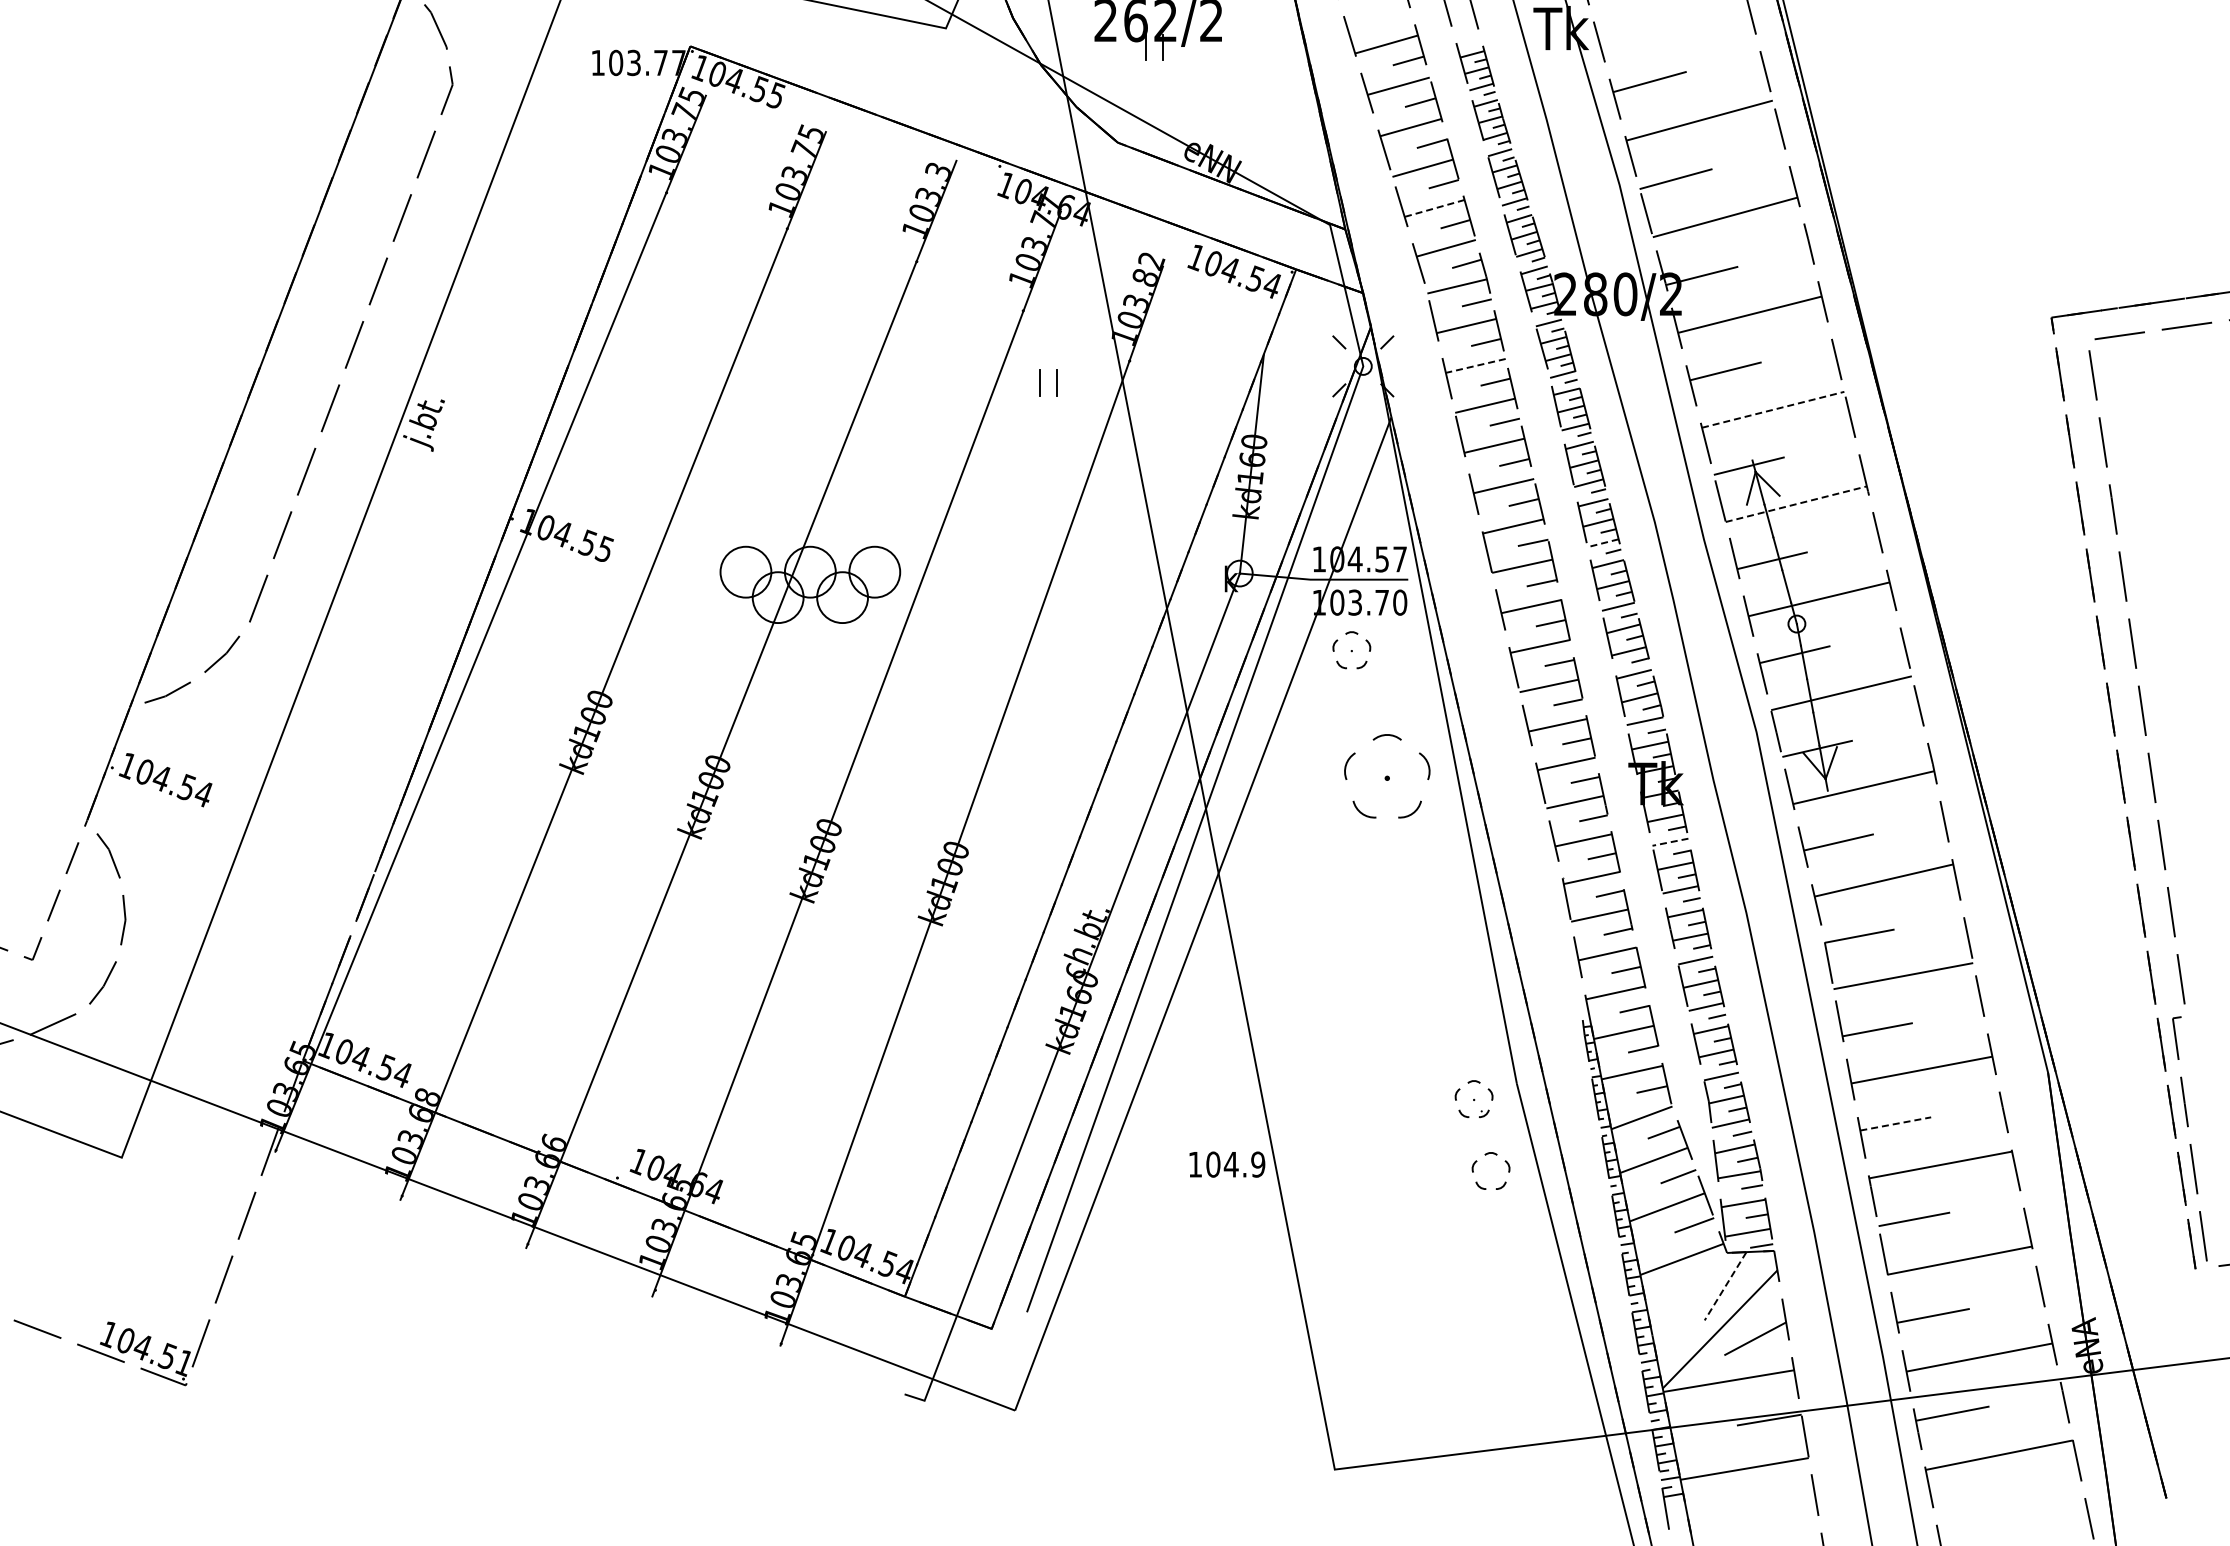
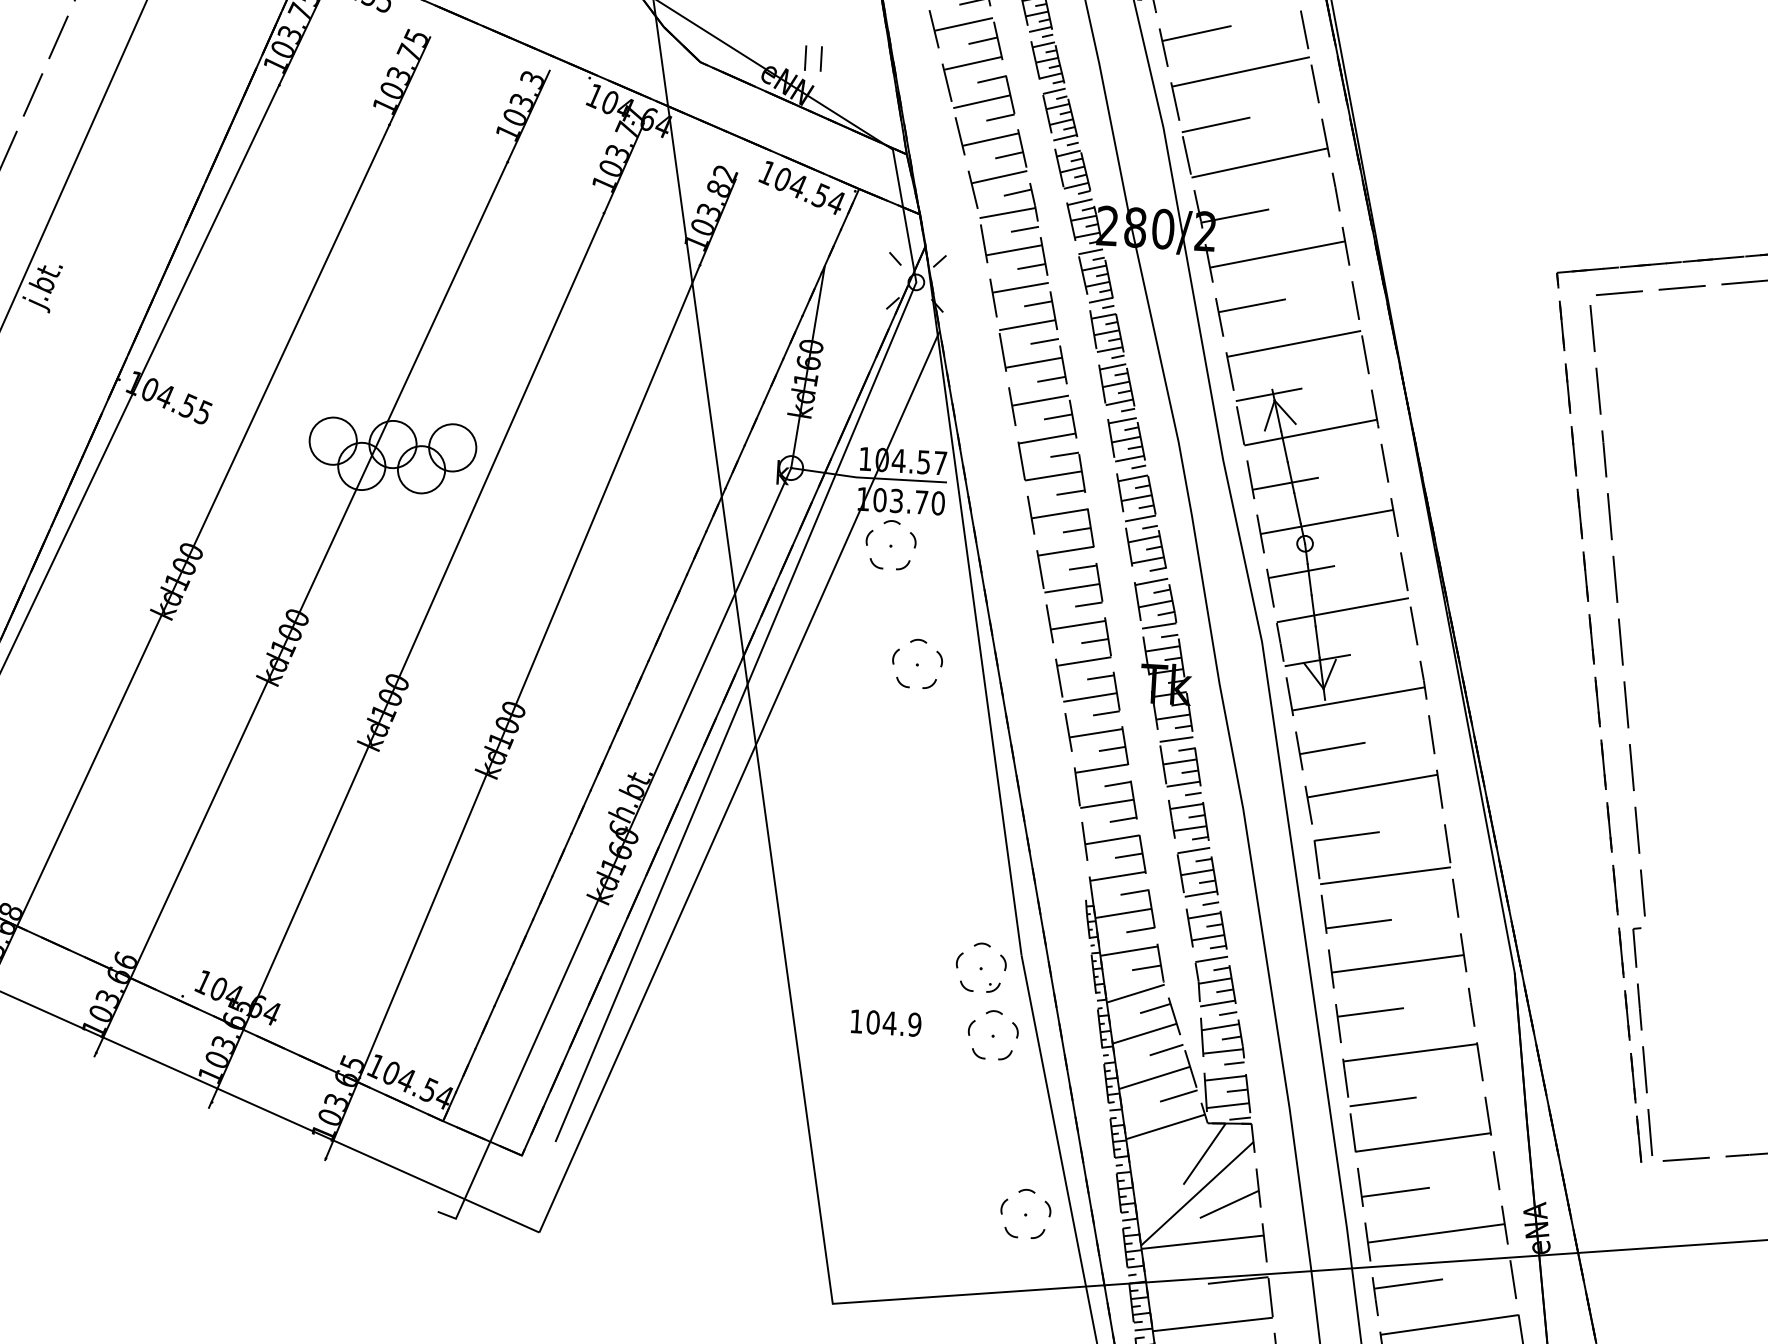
line: (1434, 208) -> (990, 139), dashed -> solid
line: (1475, 365) -> (1020, 287), dashed -> solid
part: (1040, 382) -> (806, 57), moved
line: (1773, 409) -> (1294, 343), dashed -> solid
line: (1796, 504) -> (1310, 432), dashed -> solid
line: (1603, 543) -> (1129, 459), dashed -> solid
part: (1351, 649) -> (890, 544), size x1.43
part: (1387, 776) -> (917, 663), size x0.62
line: (1669, 842) -> (1175, 739), dashed -> solid
part: (1473, 1098) -> (980, 966), size x1.43
line: (1896, 1123) -> (1371, 1012), dashed -> solid
text: (1227, 1164) -> (886, 1023), moved
part: (1490, 1170) -> (992, 1034), size x1.43
line: (1725, 1286) -> (1204, 1154), dashed -> solid
part: (1536, 1360) -> (1025, 1213), added

